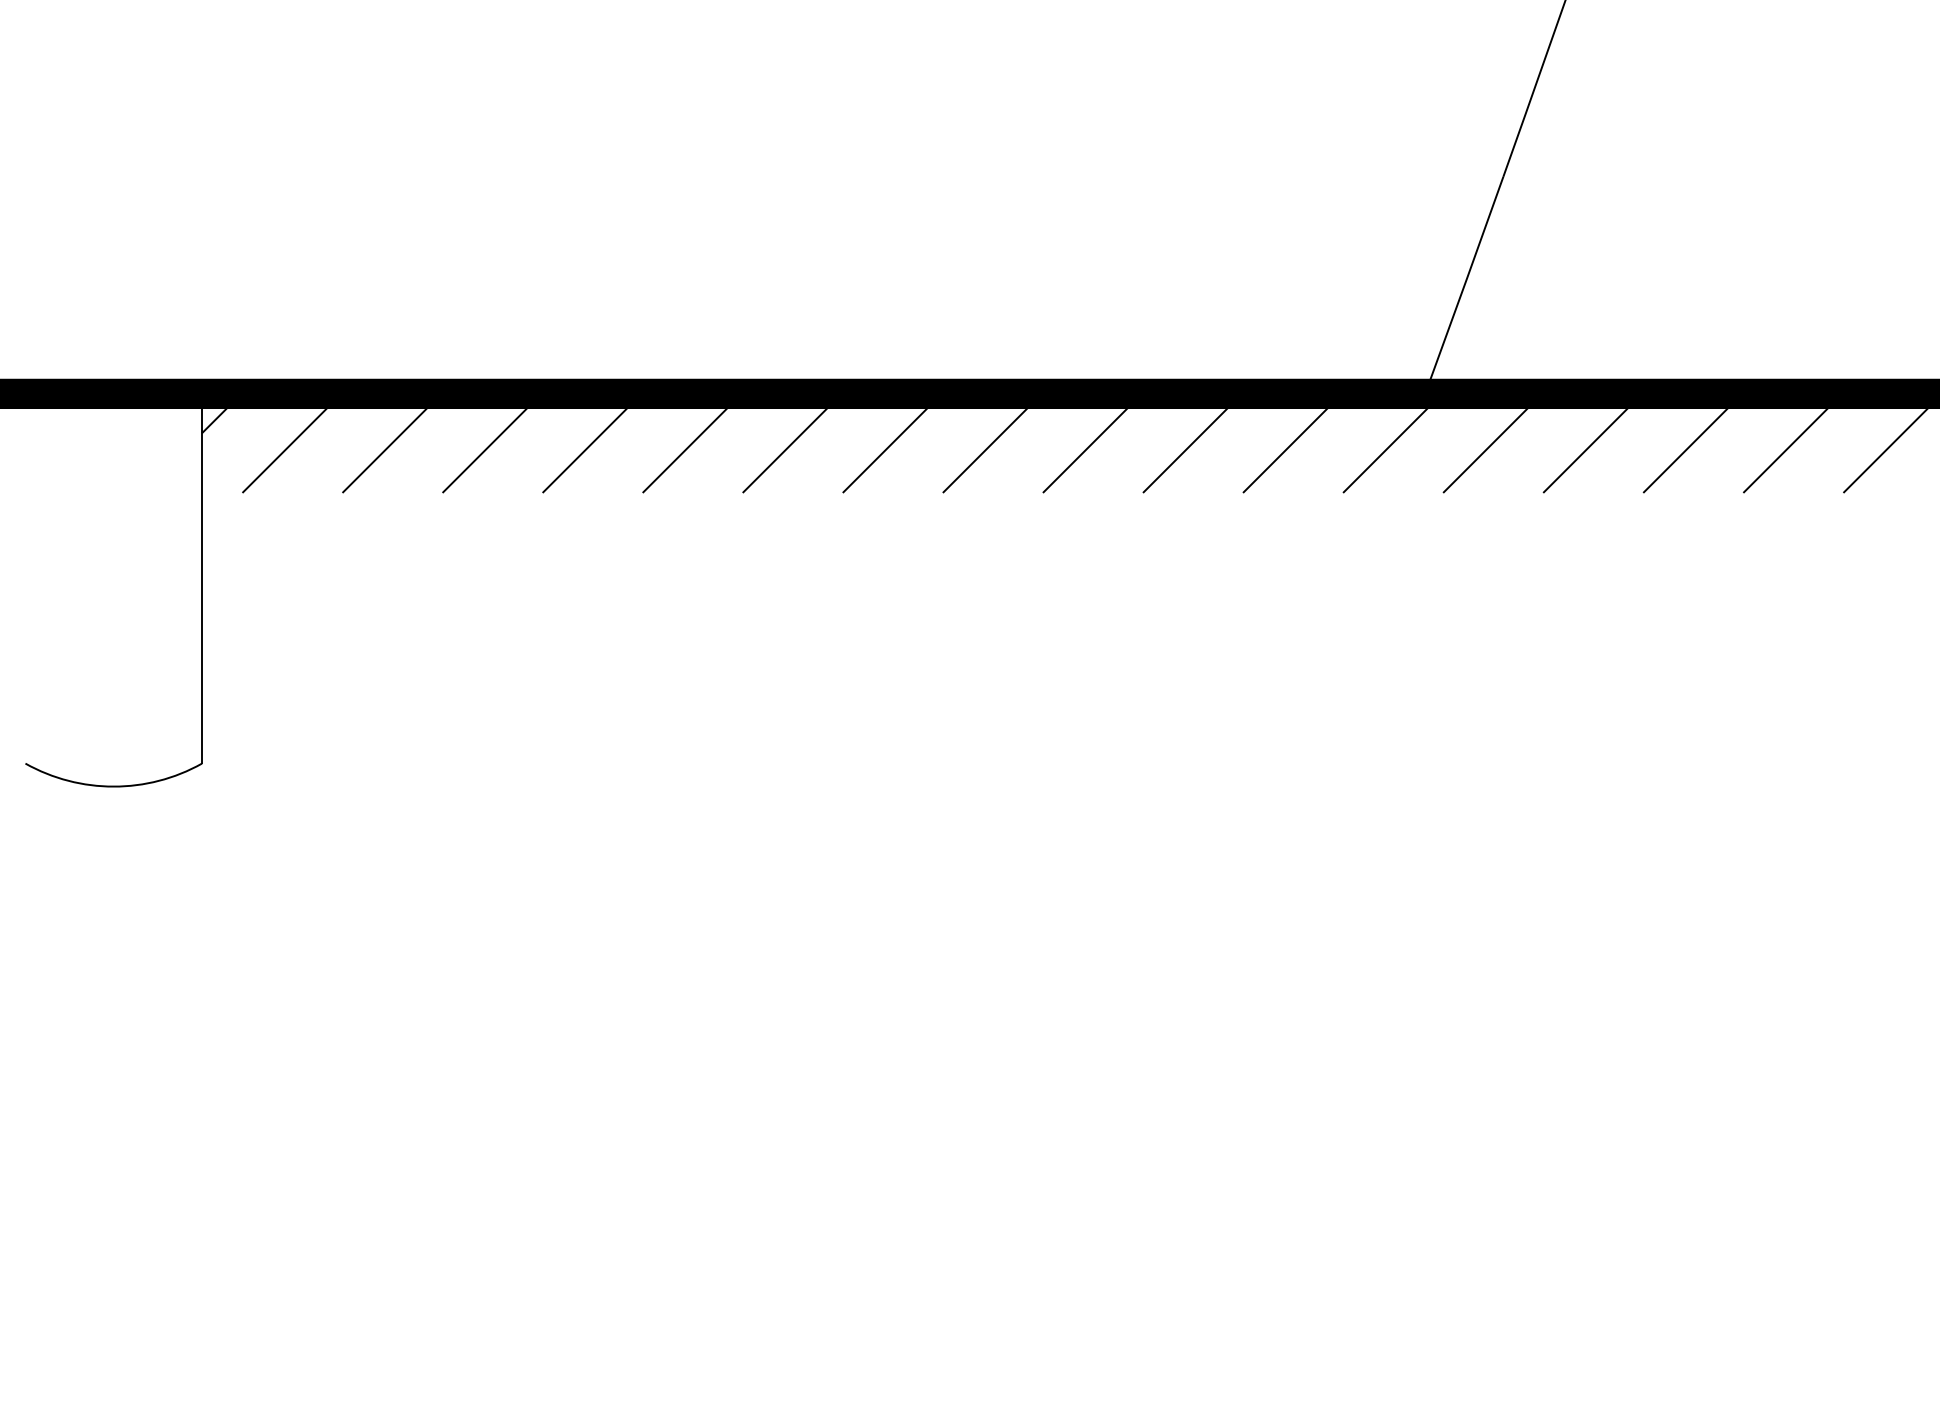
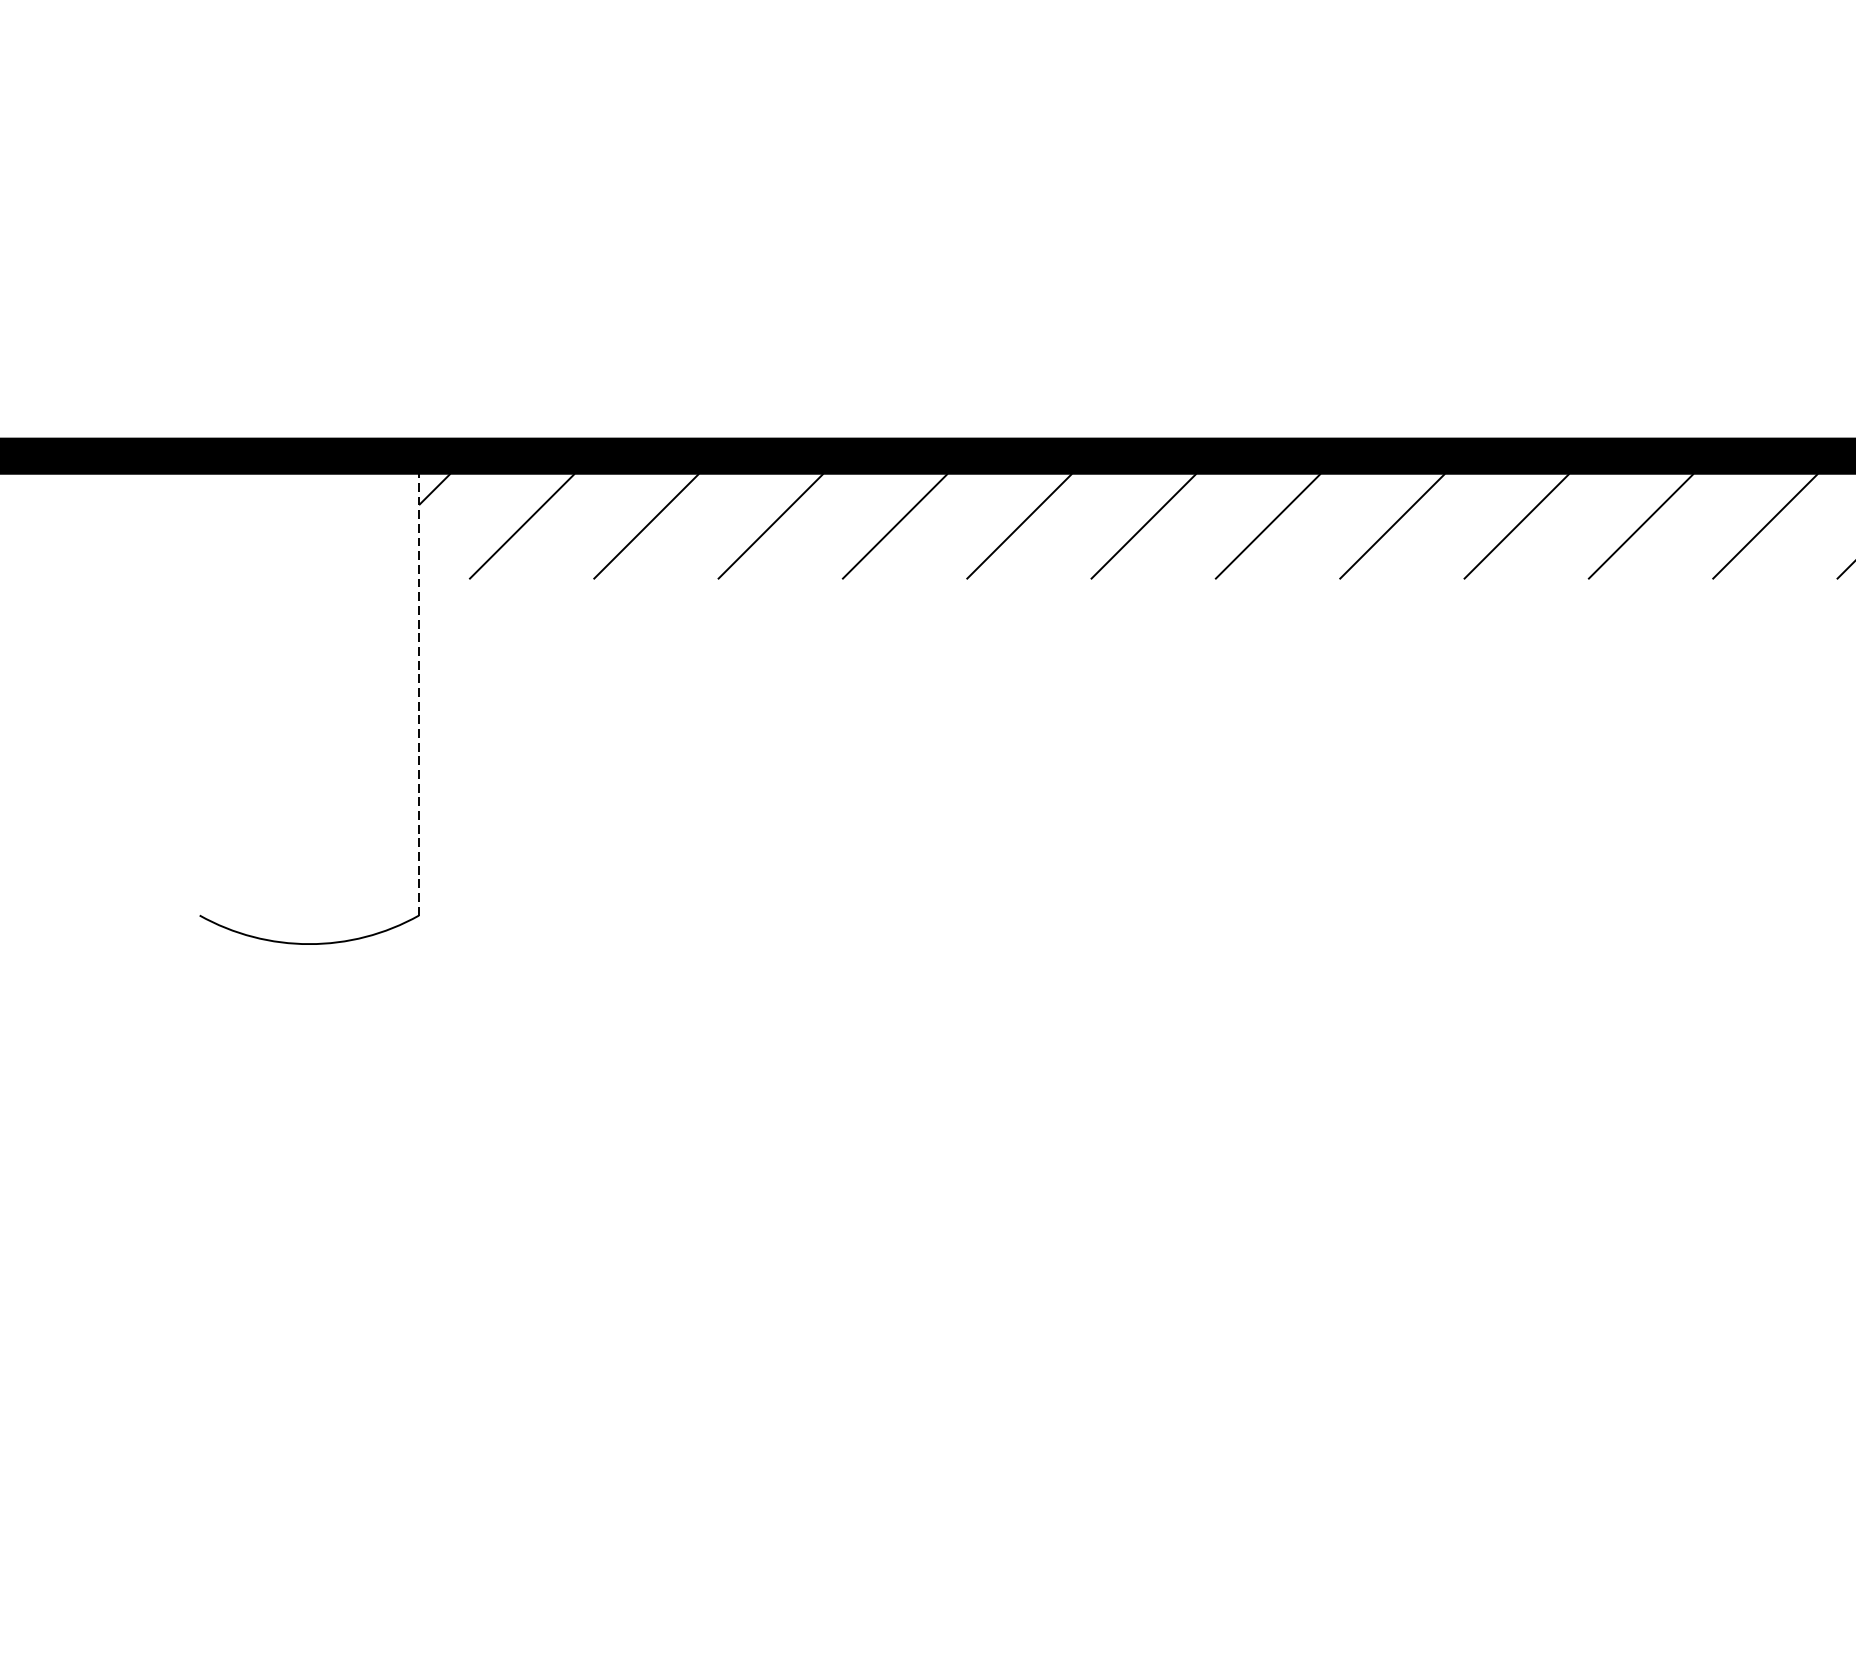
line: (202, 571) -> (419, 676), solid -> dashed

